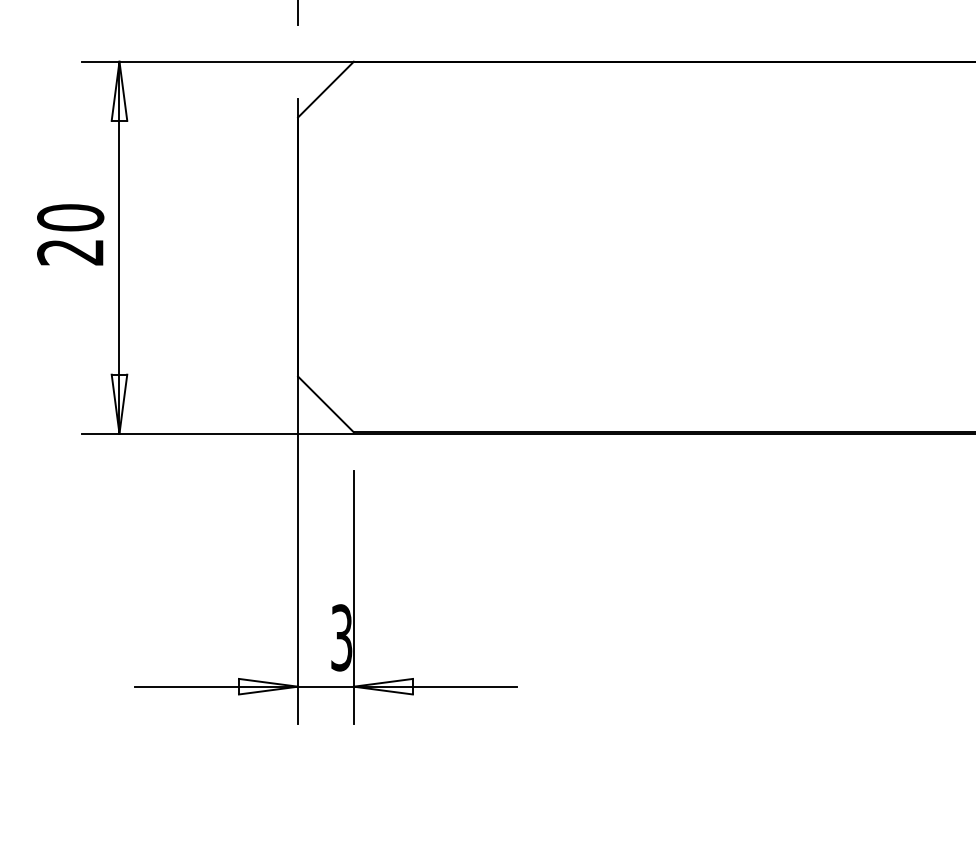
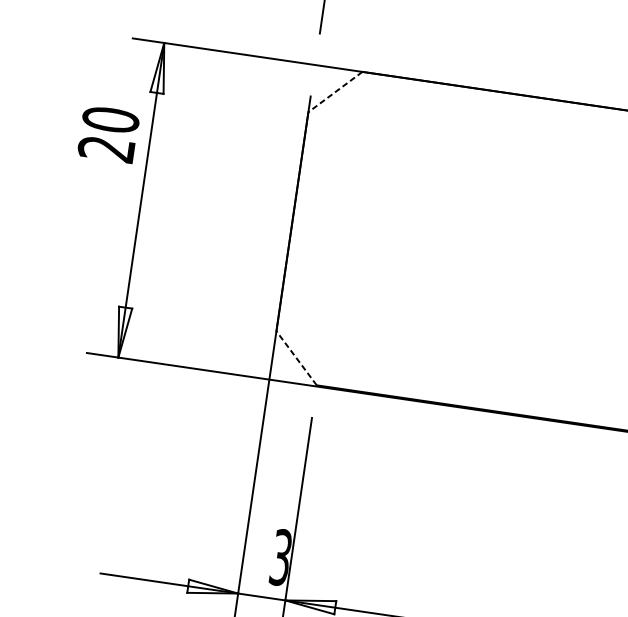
line: (325, 89) -> (335, 91), solid -> dashed
text: (70, 234) -> (108, 134), moved
line: (325, 404) -> (296, 358), solid -> dashed

